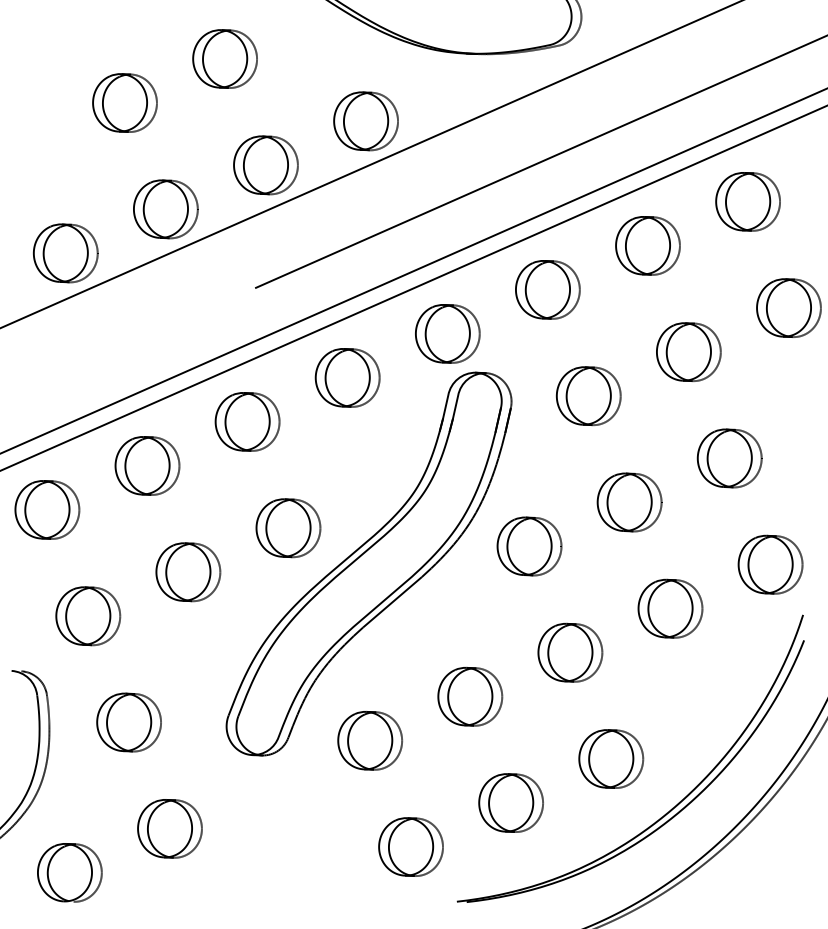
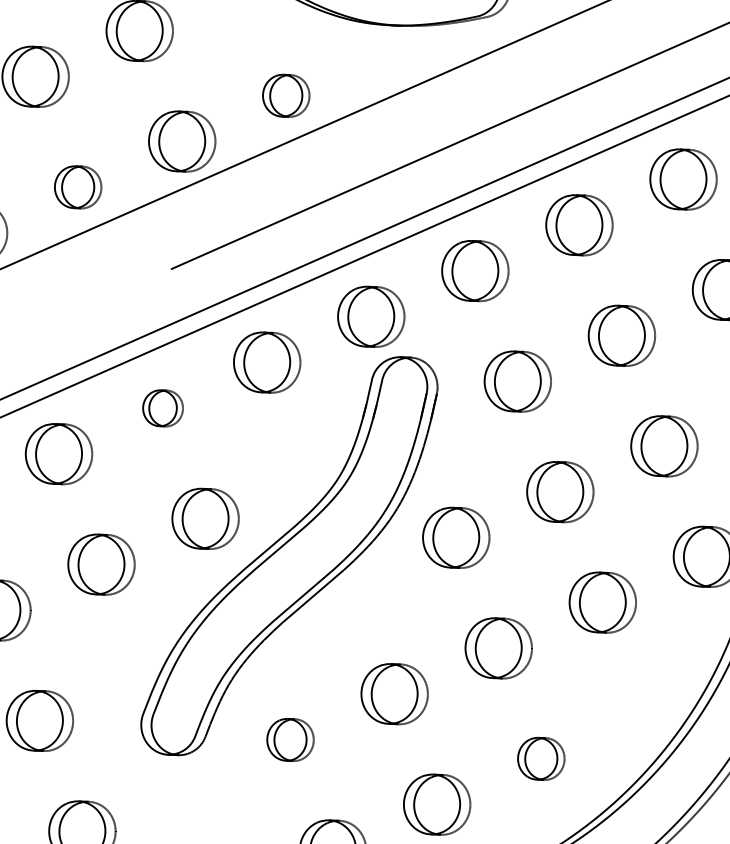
part: (365, 121) -> (285, 95), size x0.7
part: (165, 209) -> (77, 187), size x0.7
part: (247, 421) -> (163, 407), size x0.6
part: (369, 740) -> (289, 739), size x0.7
part: (611, 758) -> (541, 758), size x0.7

